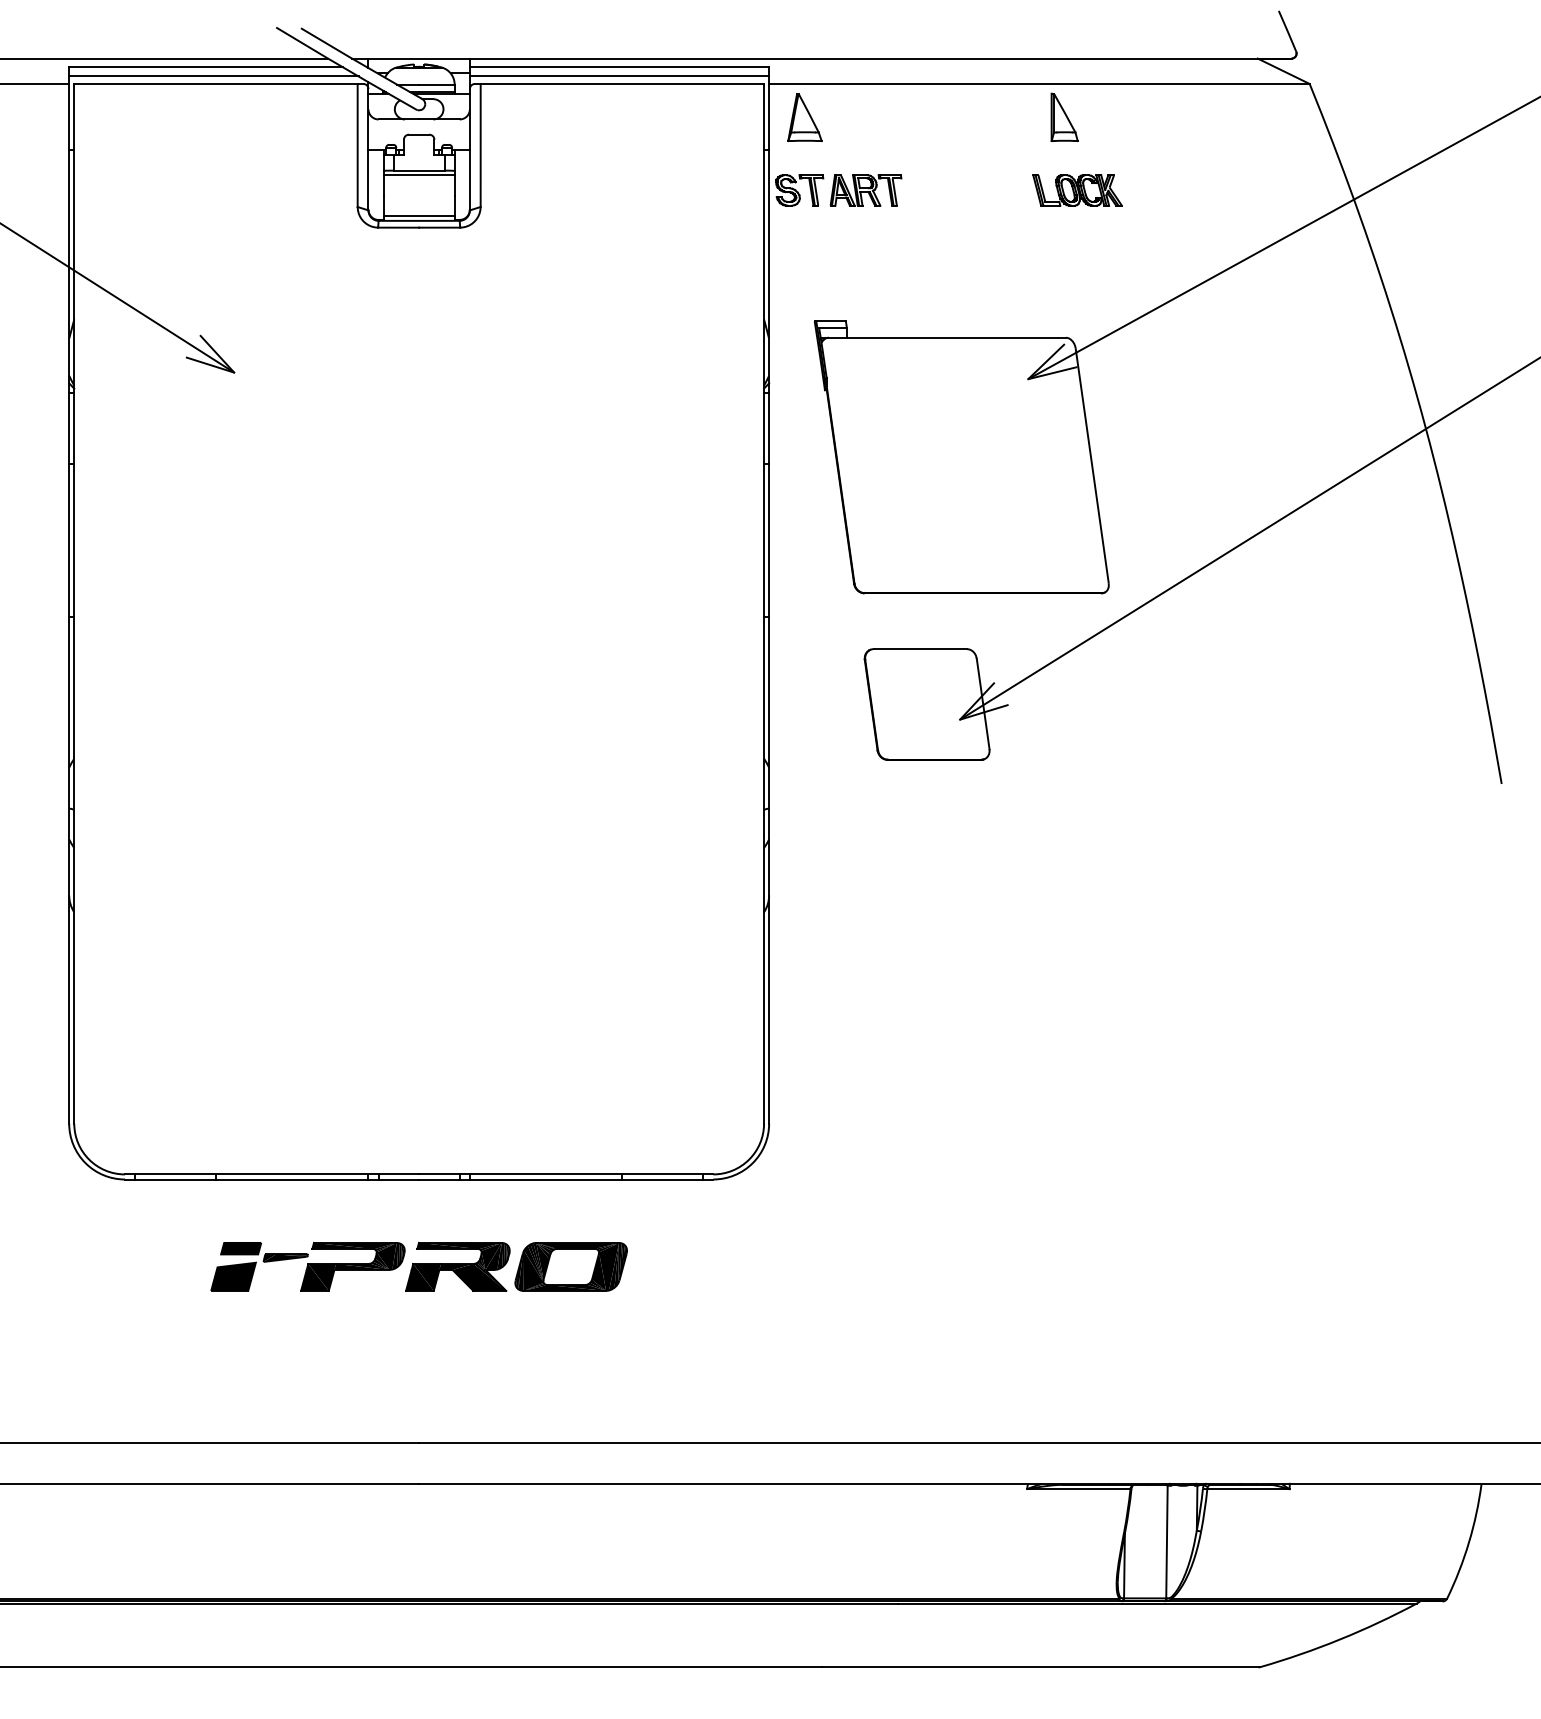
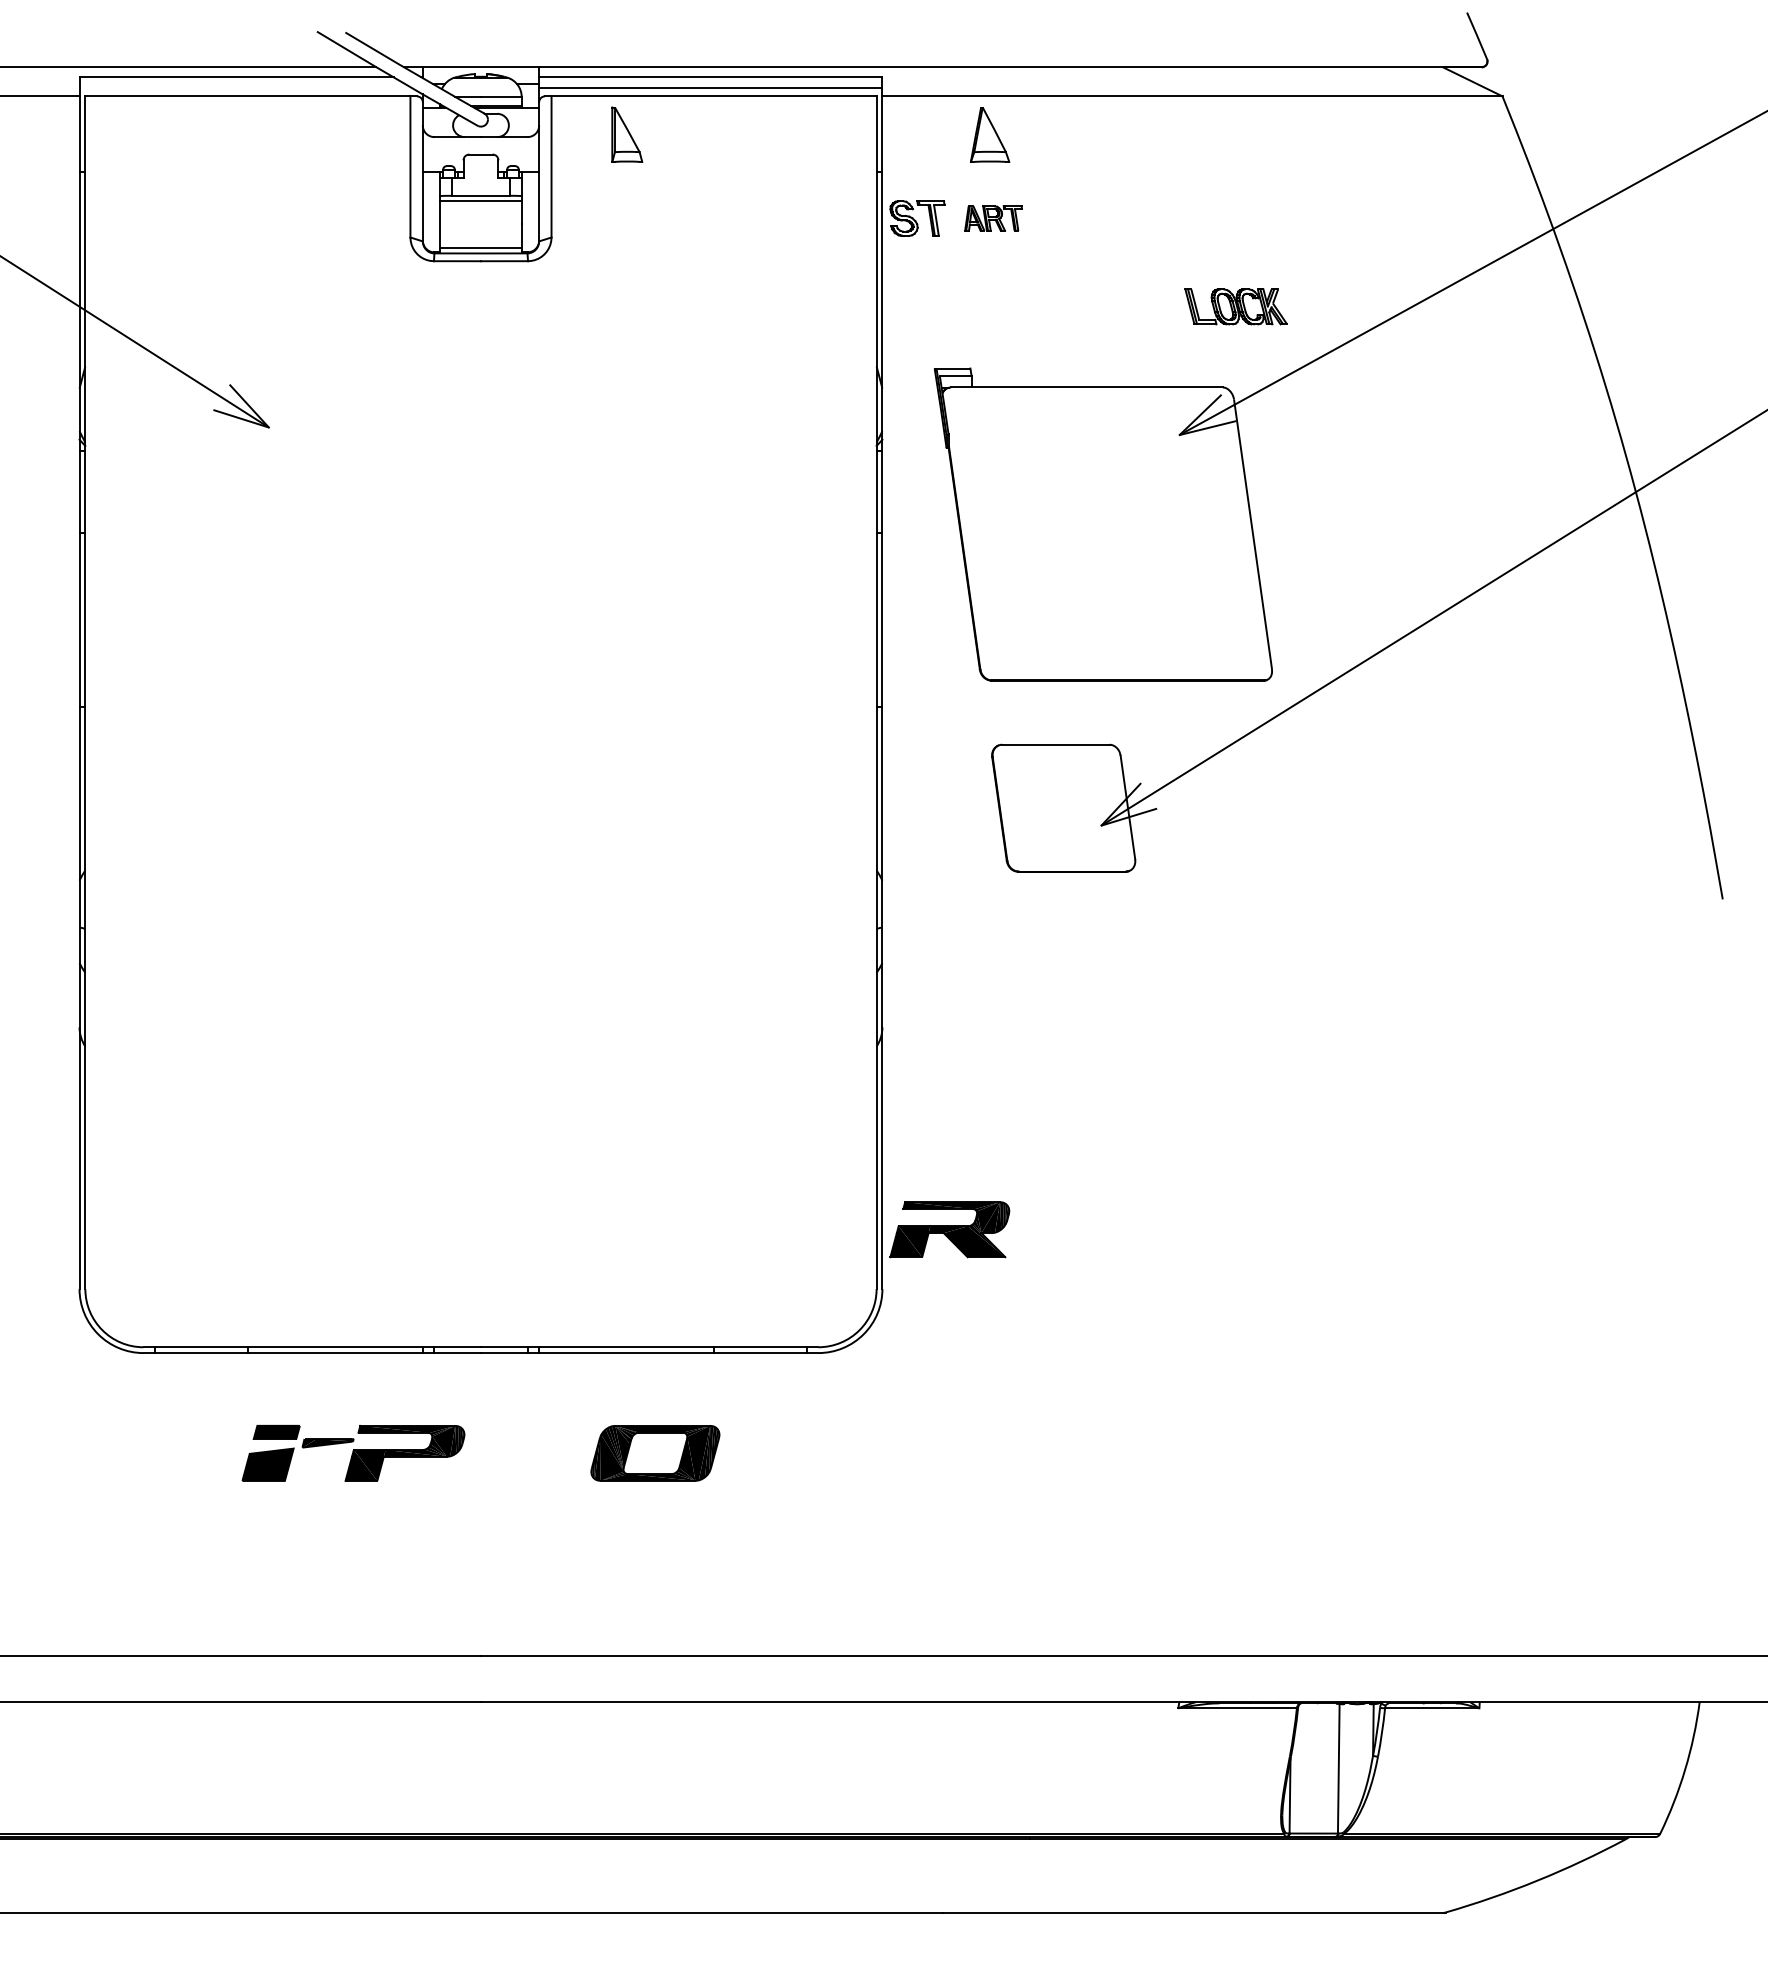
line: (213, 76) -> (245, 87), removed
part: (1064, 116) -> (627, 133), moved
part: (804, 117) -> (989, 134), moved
part: (865, 190) -> (992, 218), size x0.7
part: (1077, 190) -> (1236, 306), moved
part: (457, 1266) -> (949, 1229), moved

